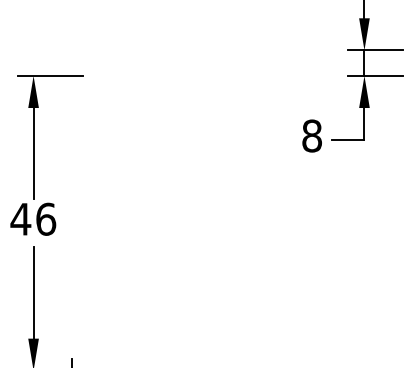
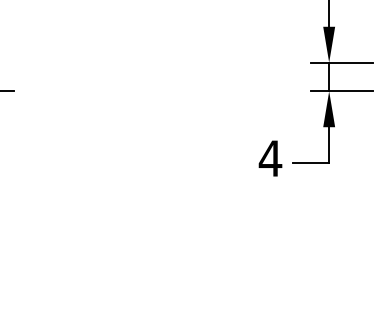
text: (311, 135) -> (269, 157), 8 -> 4

